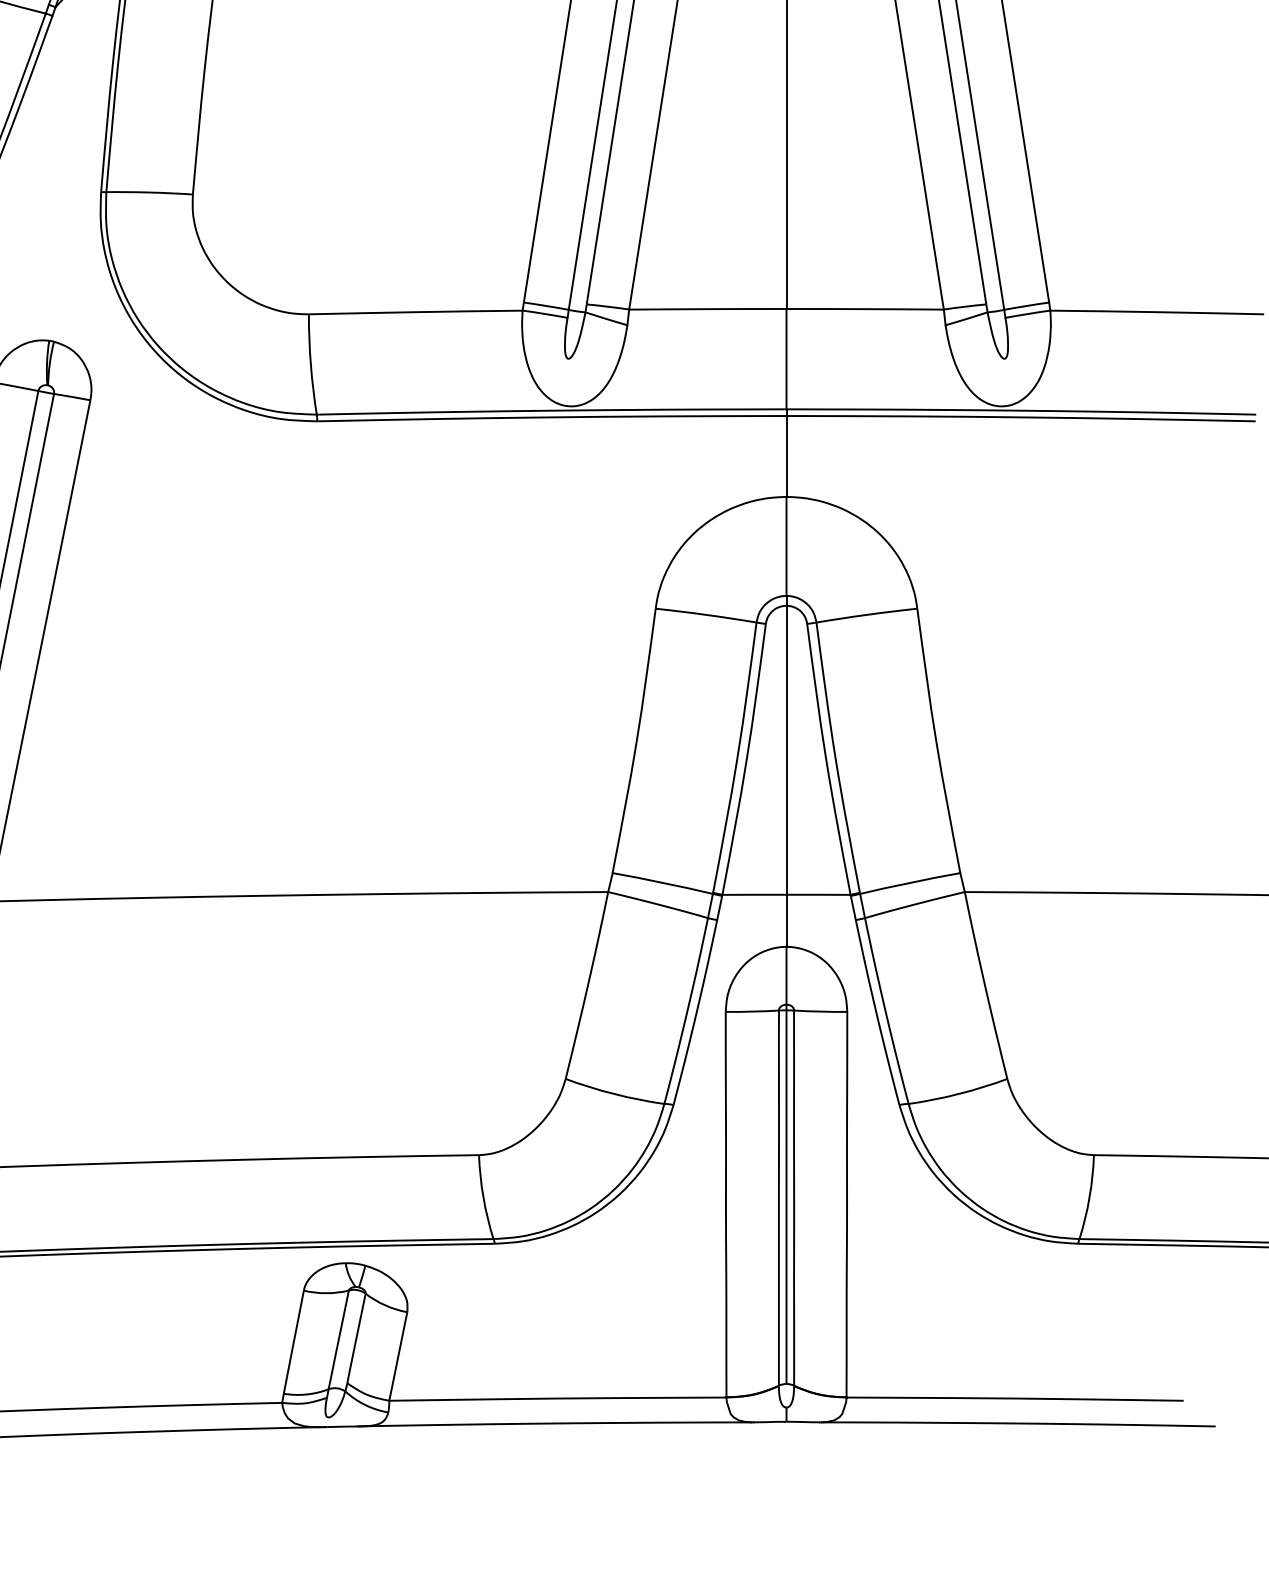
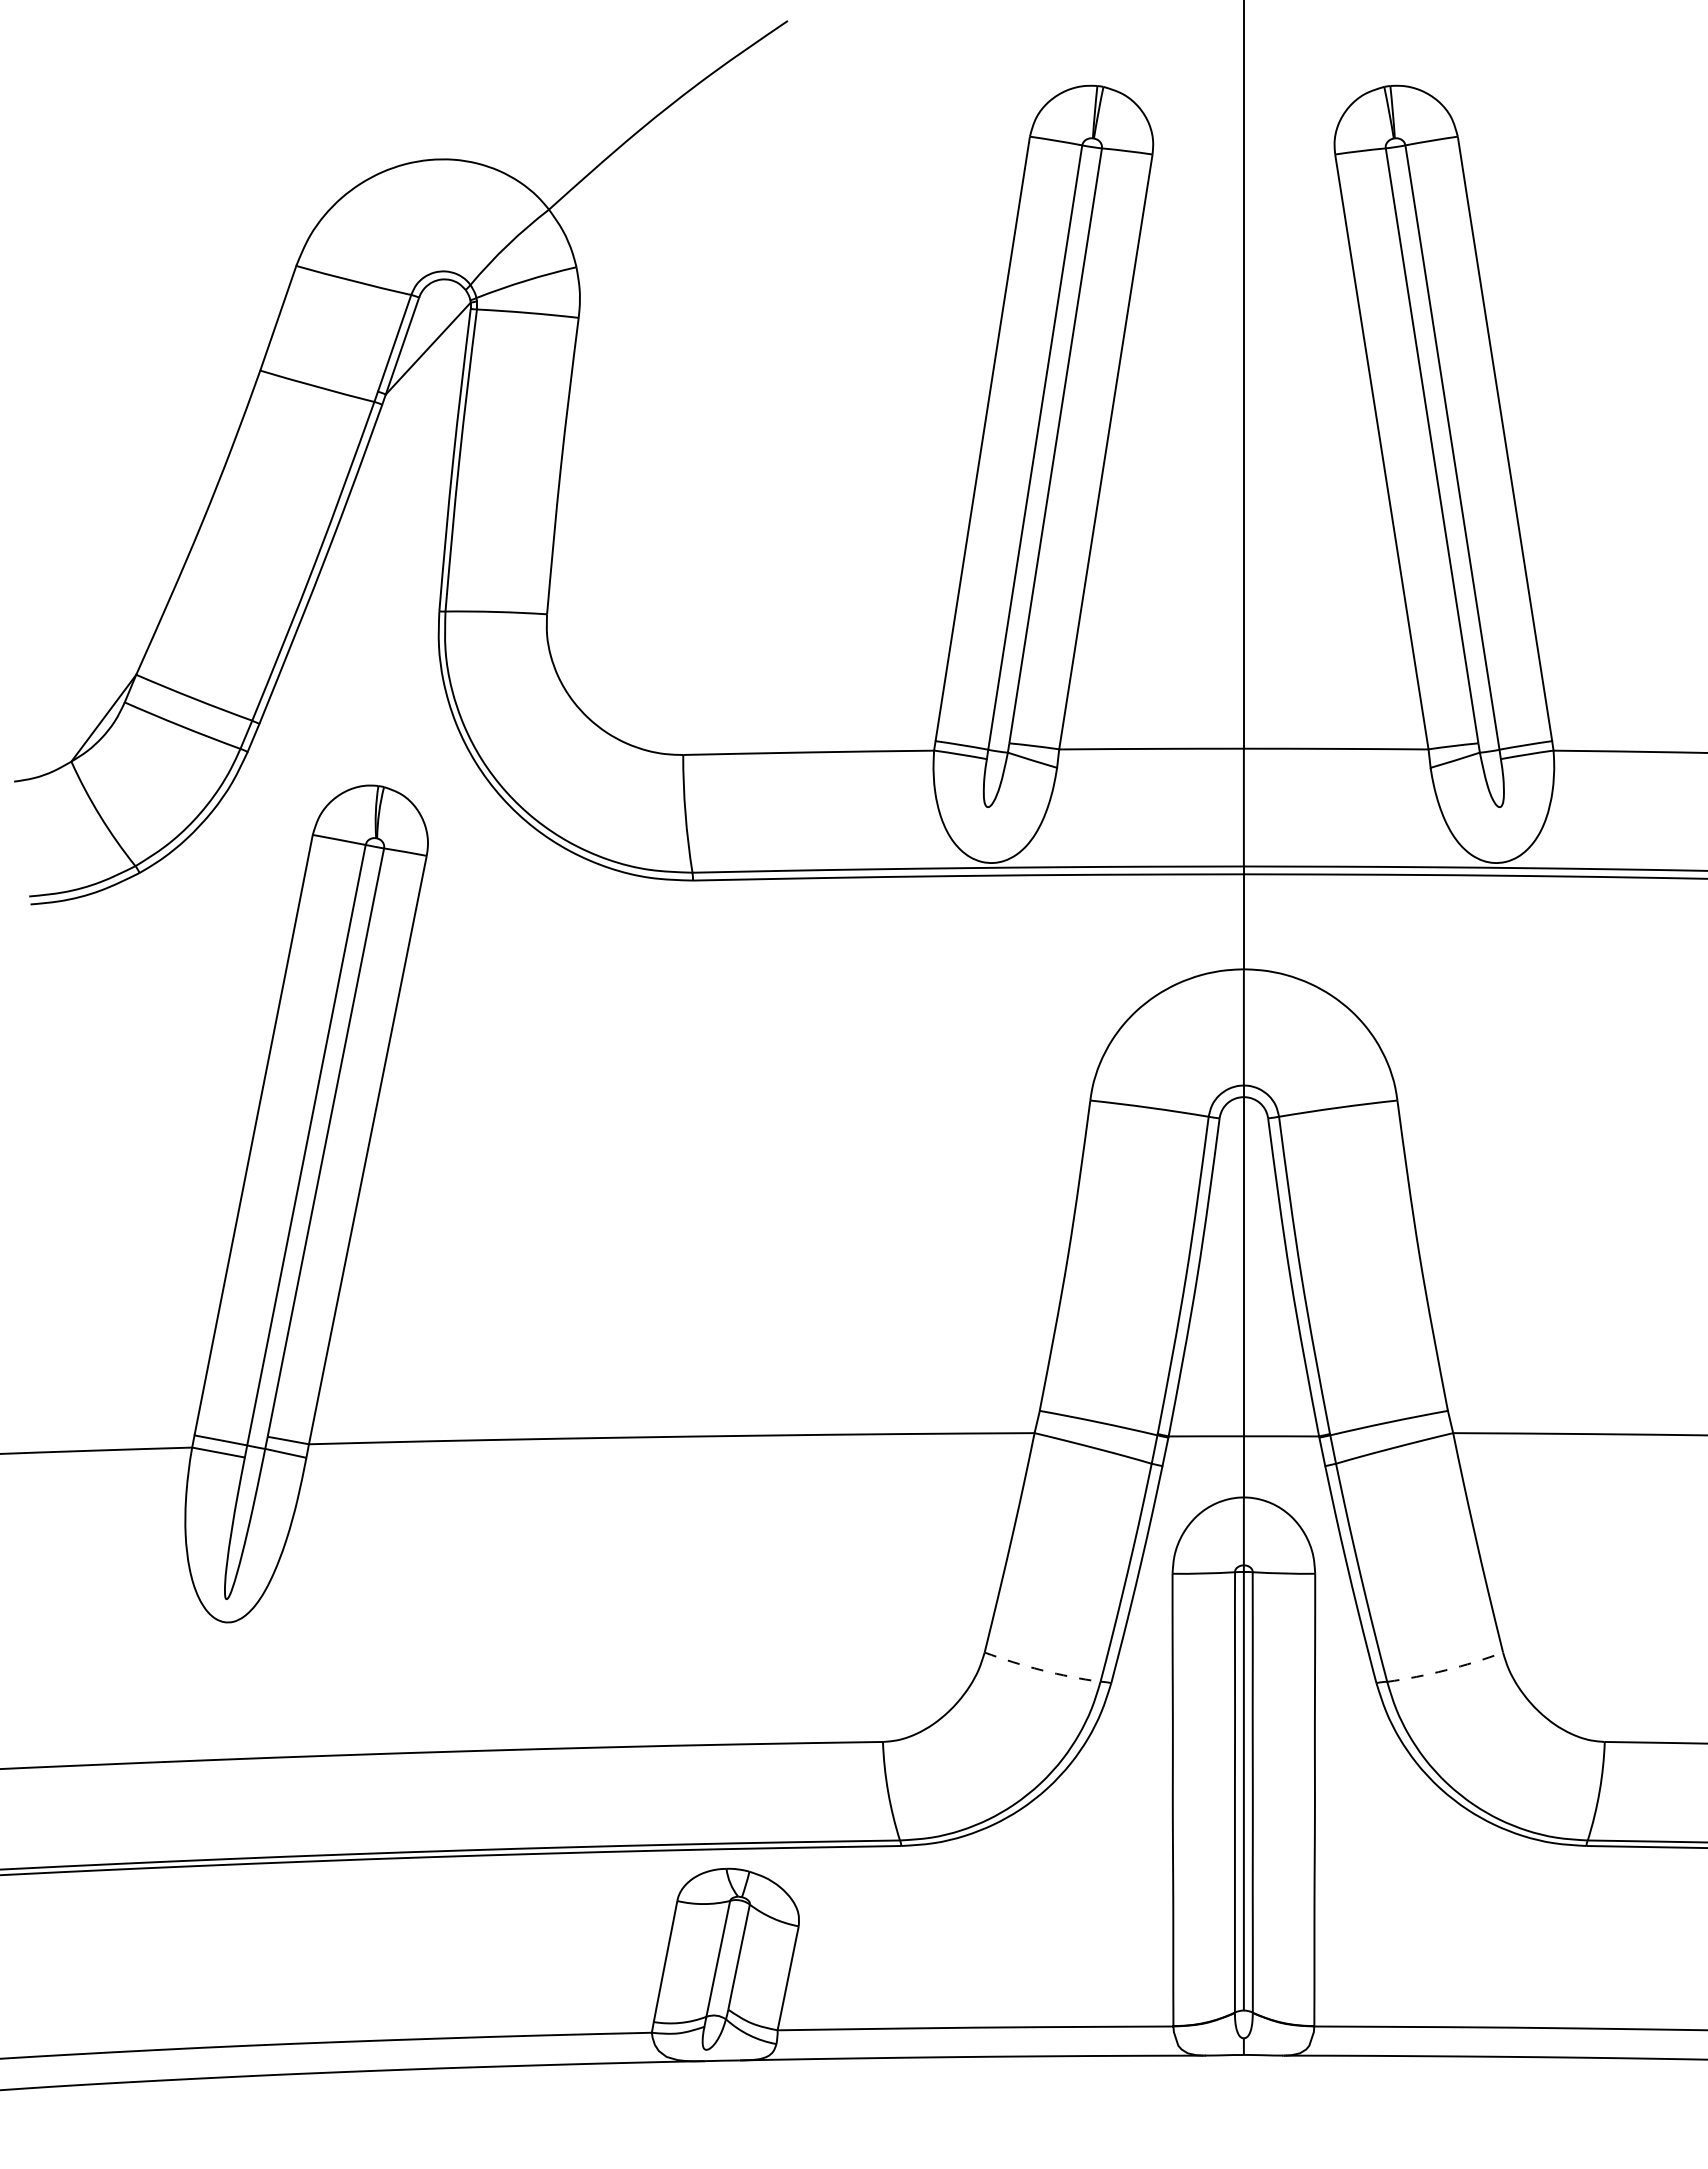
arc: (614, 1094) -> (1041, 1670), solid -> dashed
arc: (958, 1094) -> (1445, 1670), solid -> dashed

